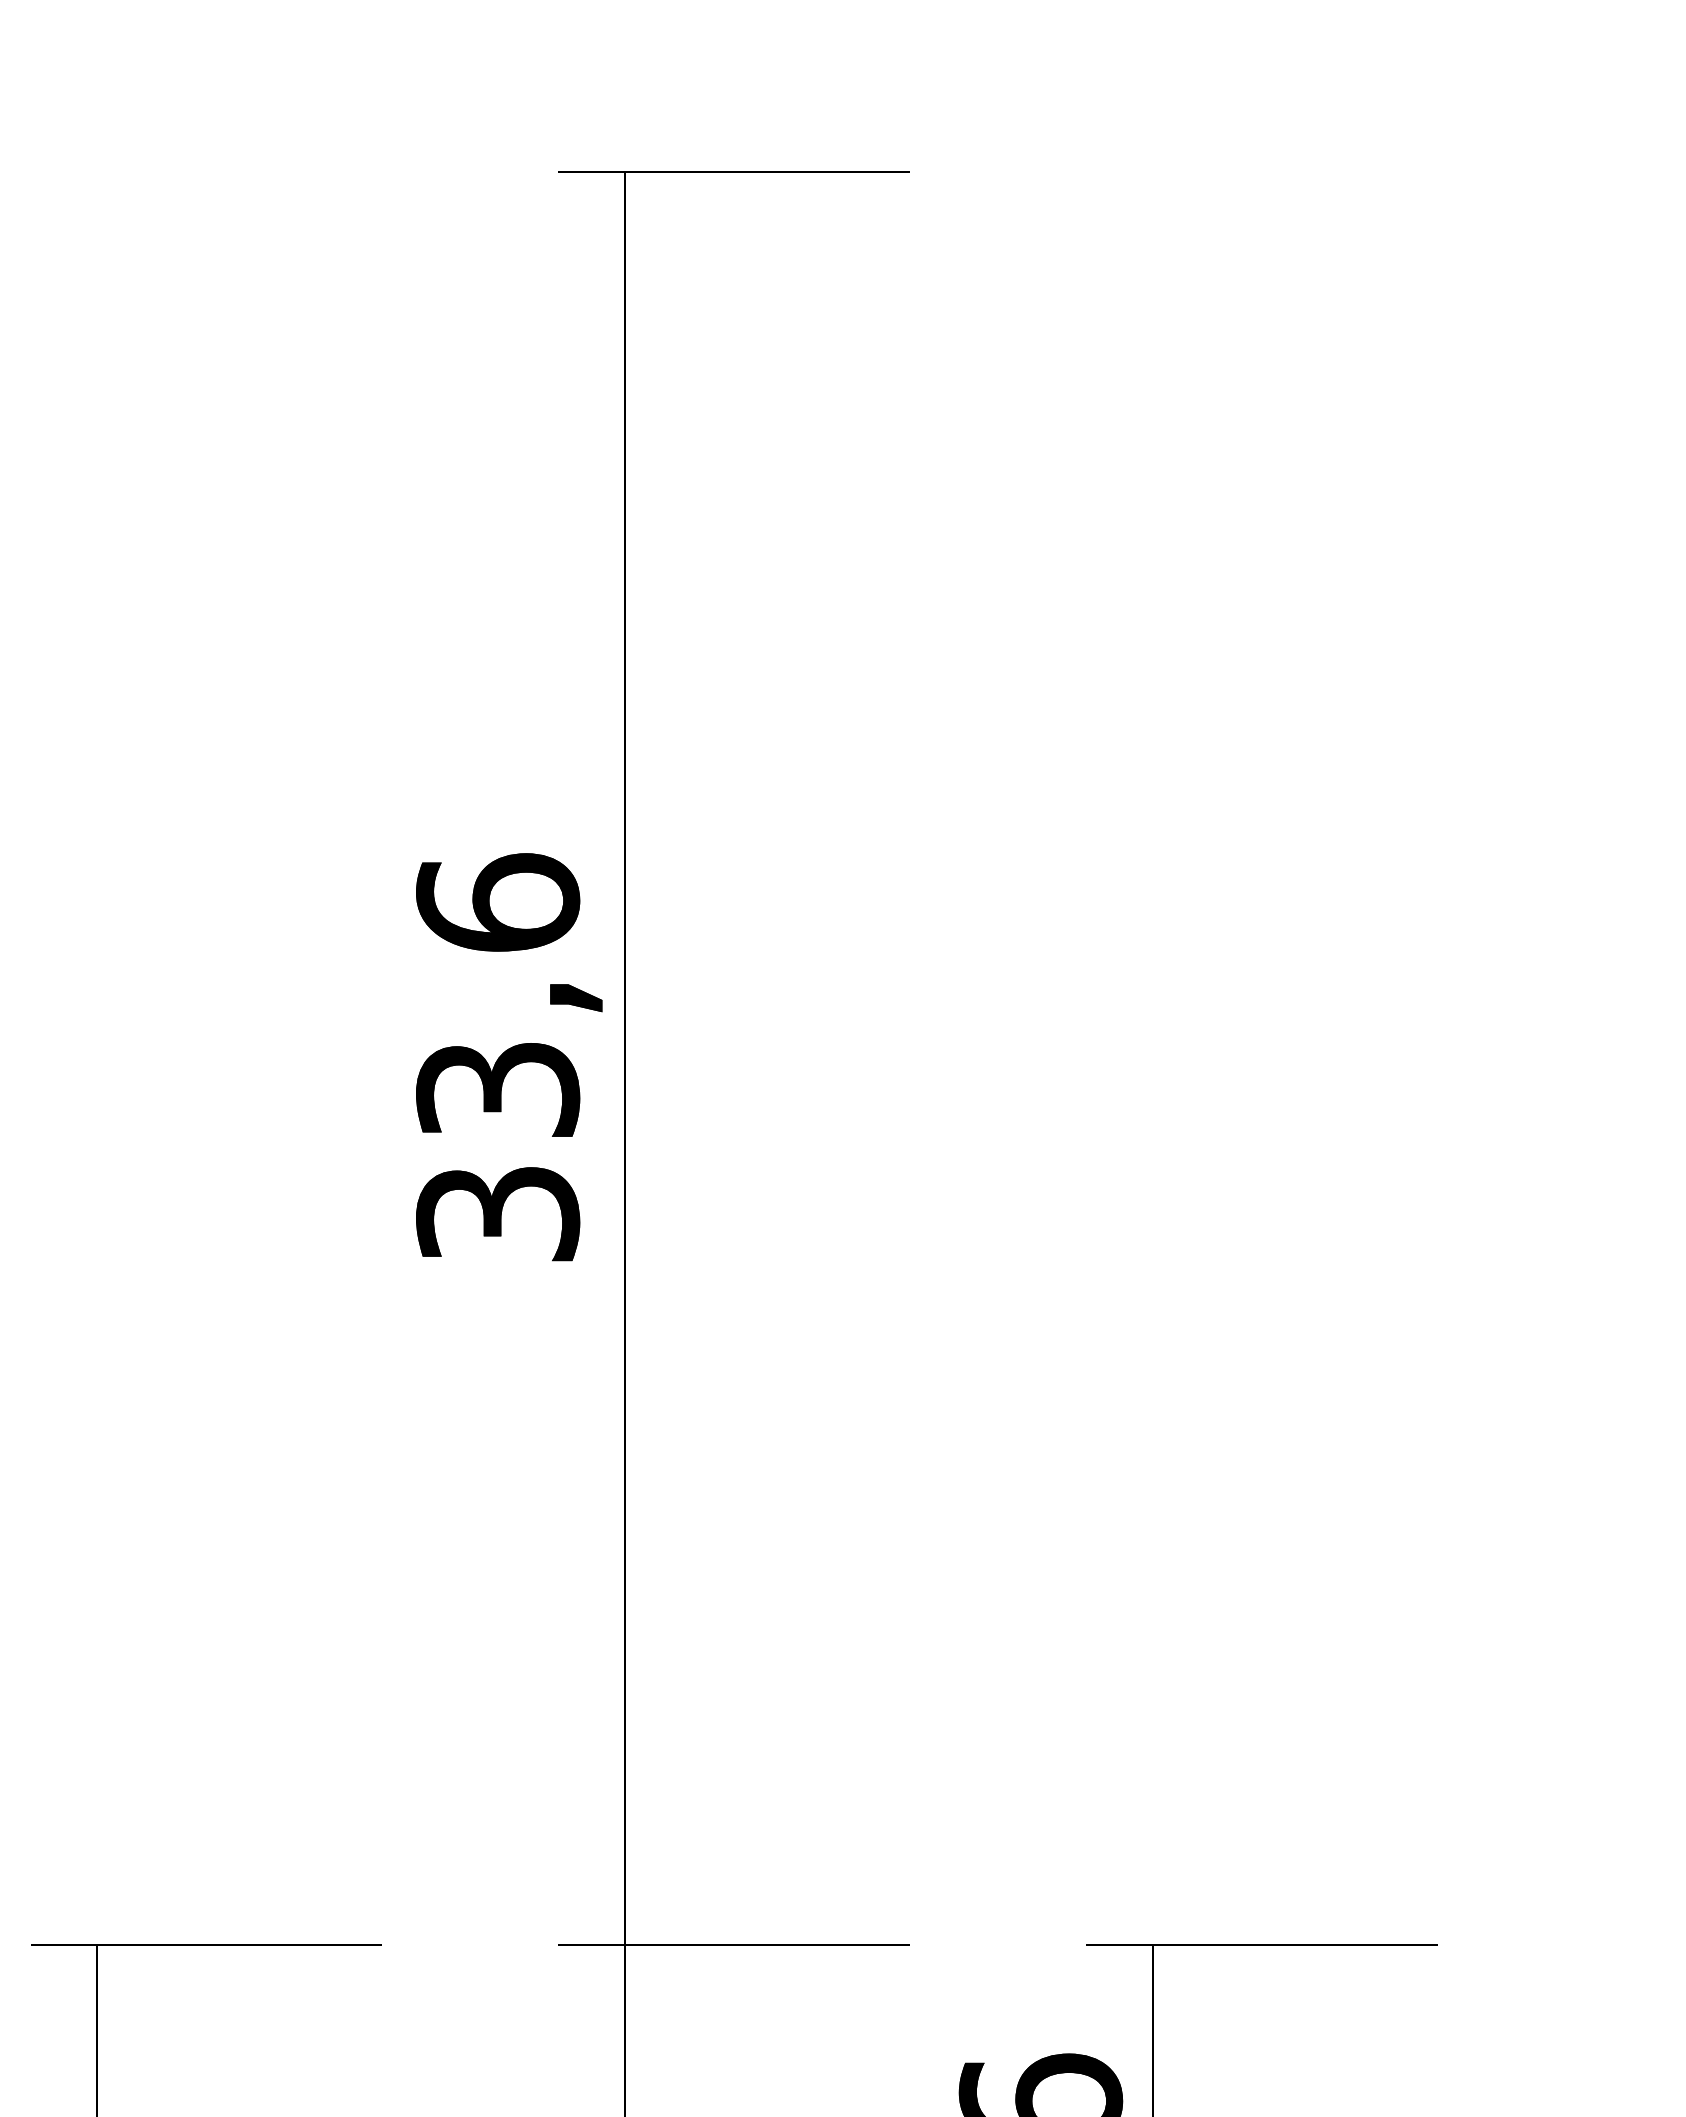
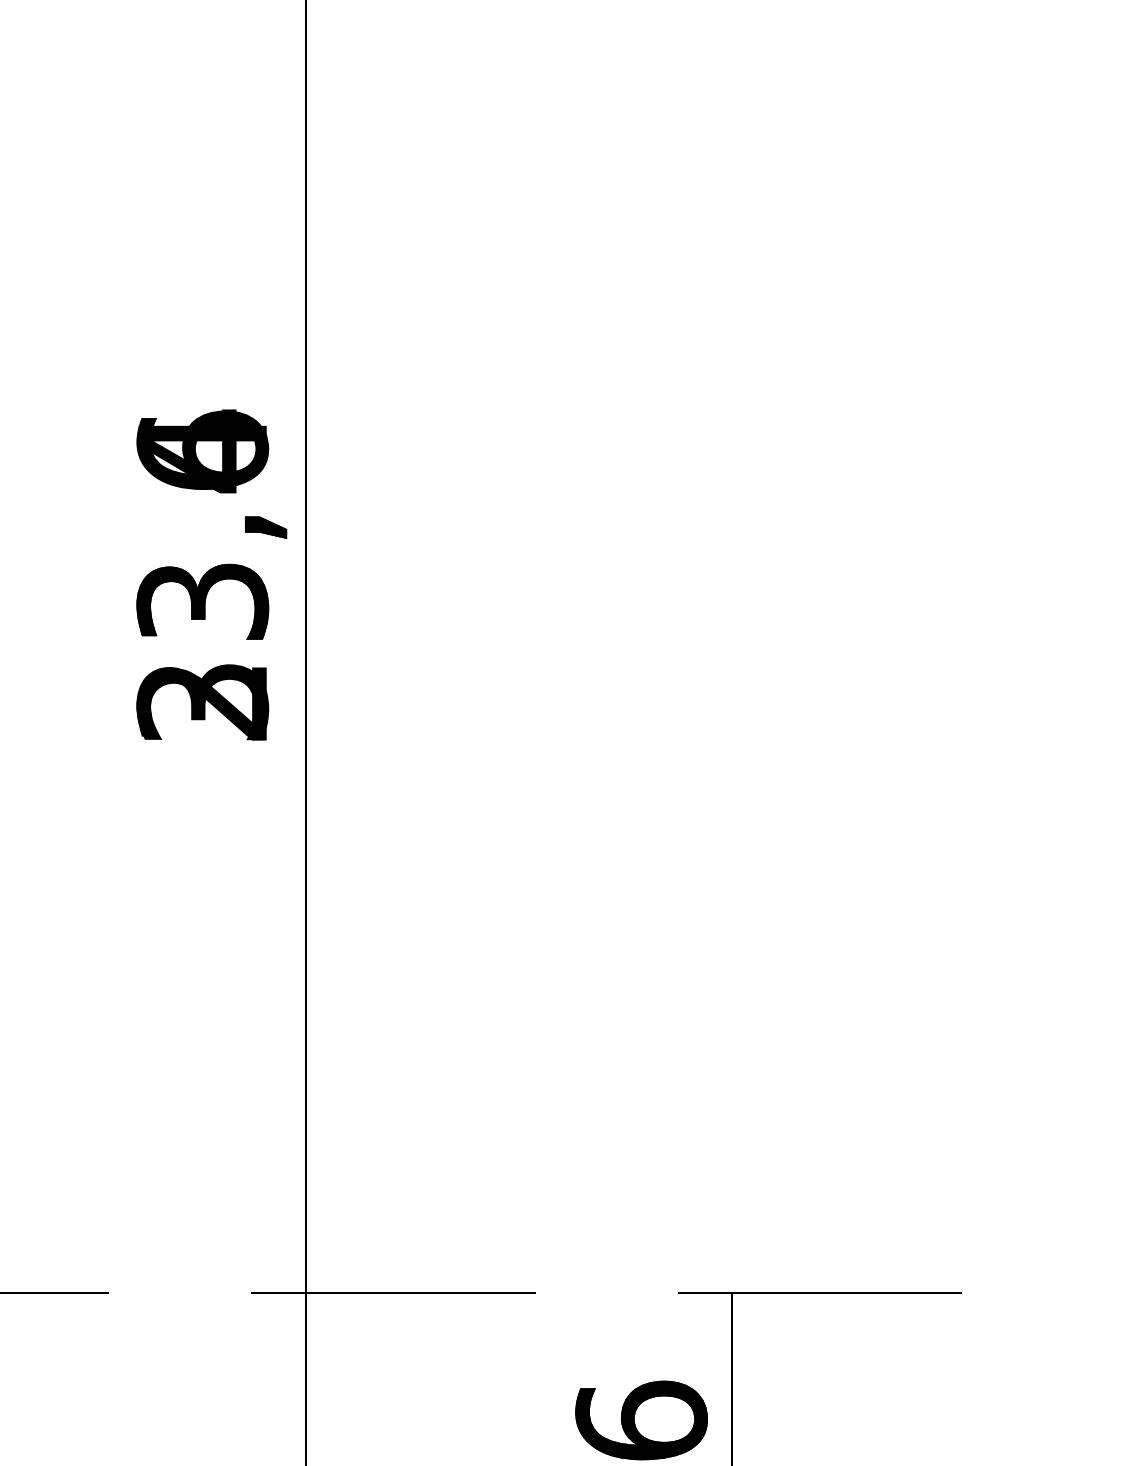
text: (498, 1056) -> (203, 574), 33,6 -> 23,4

